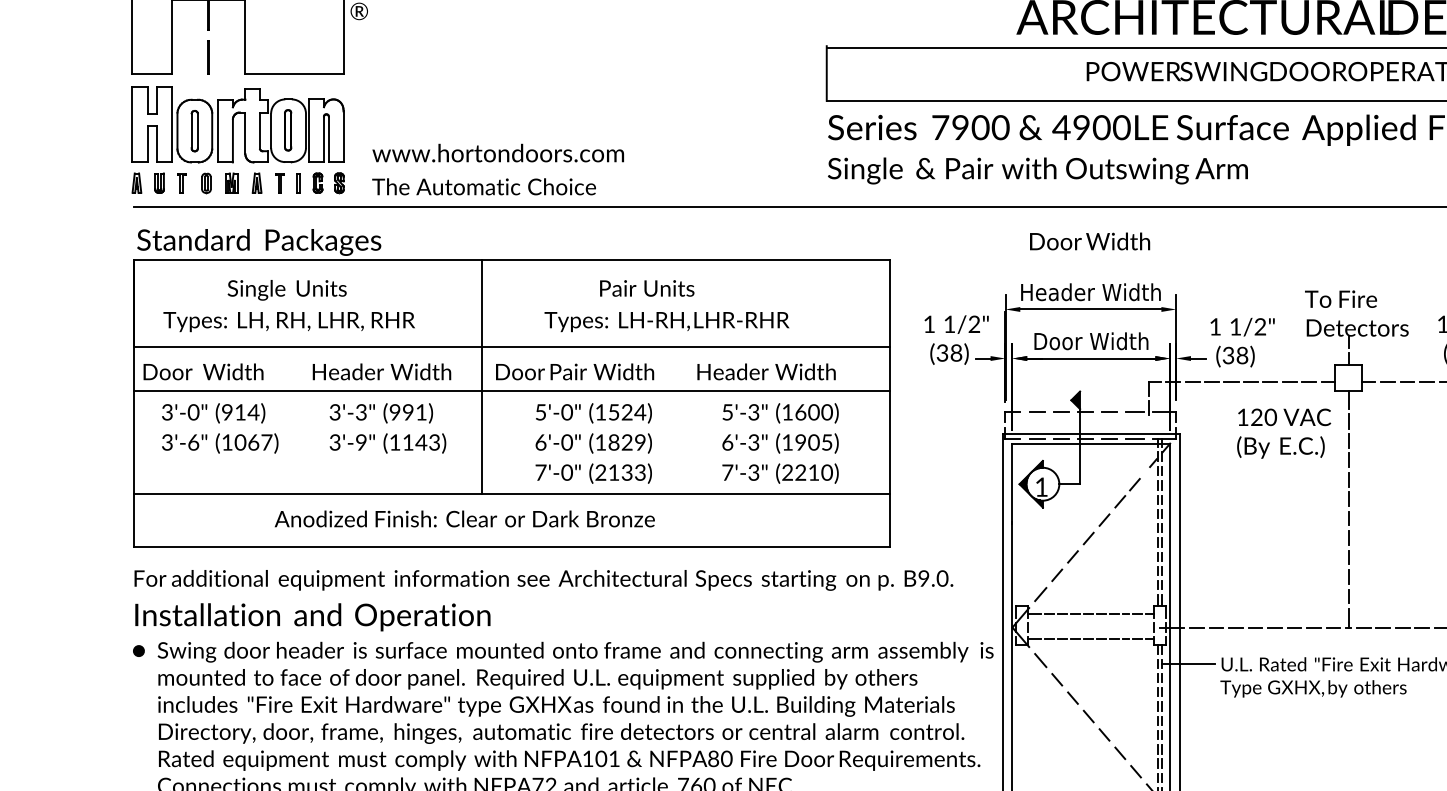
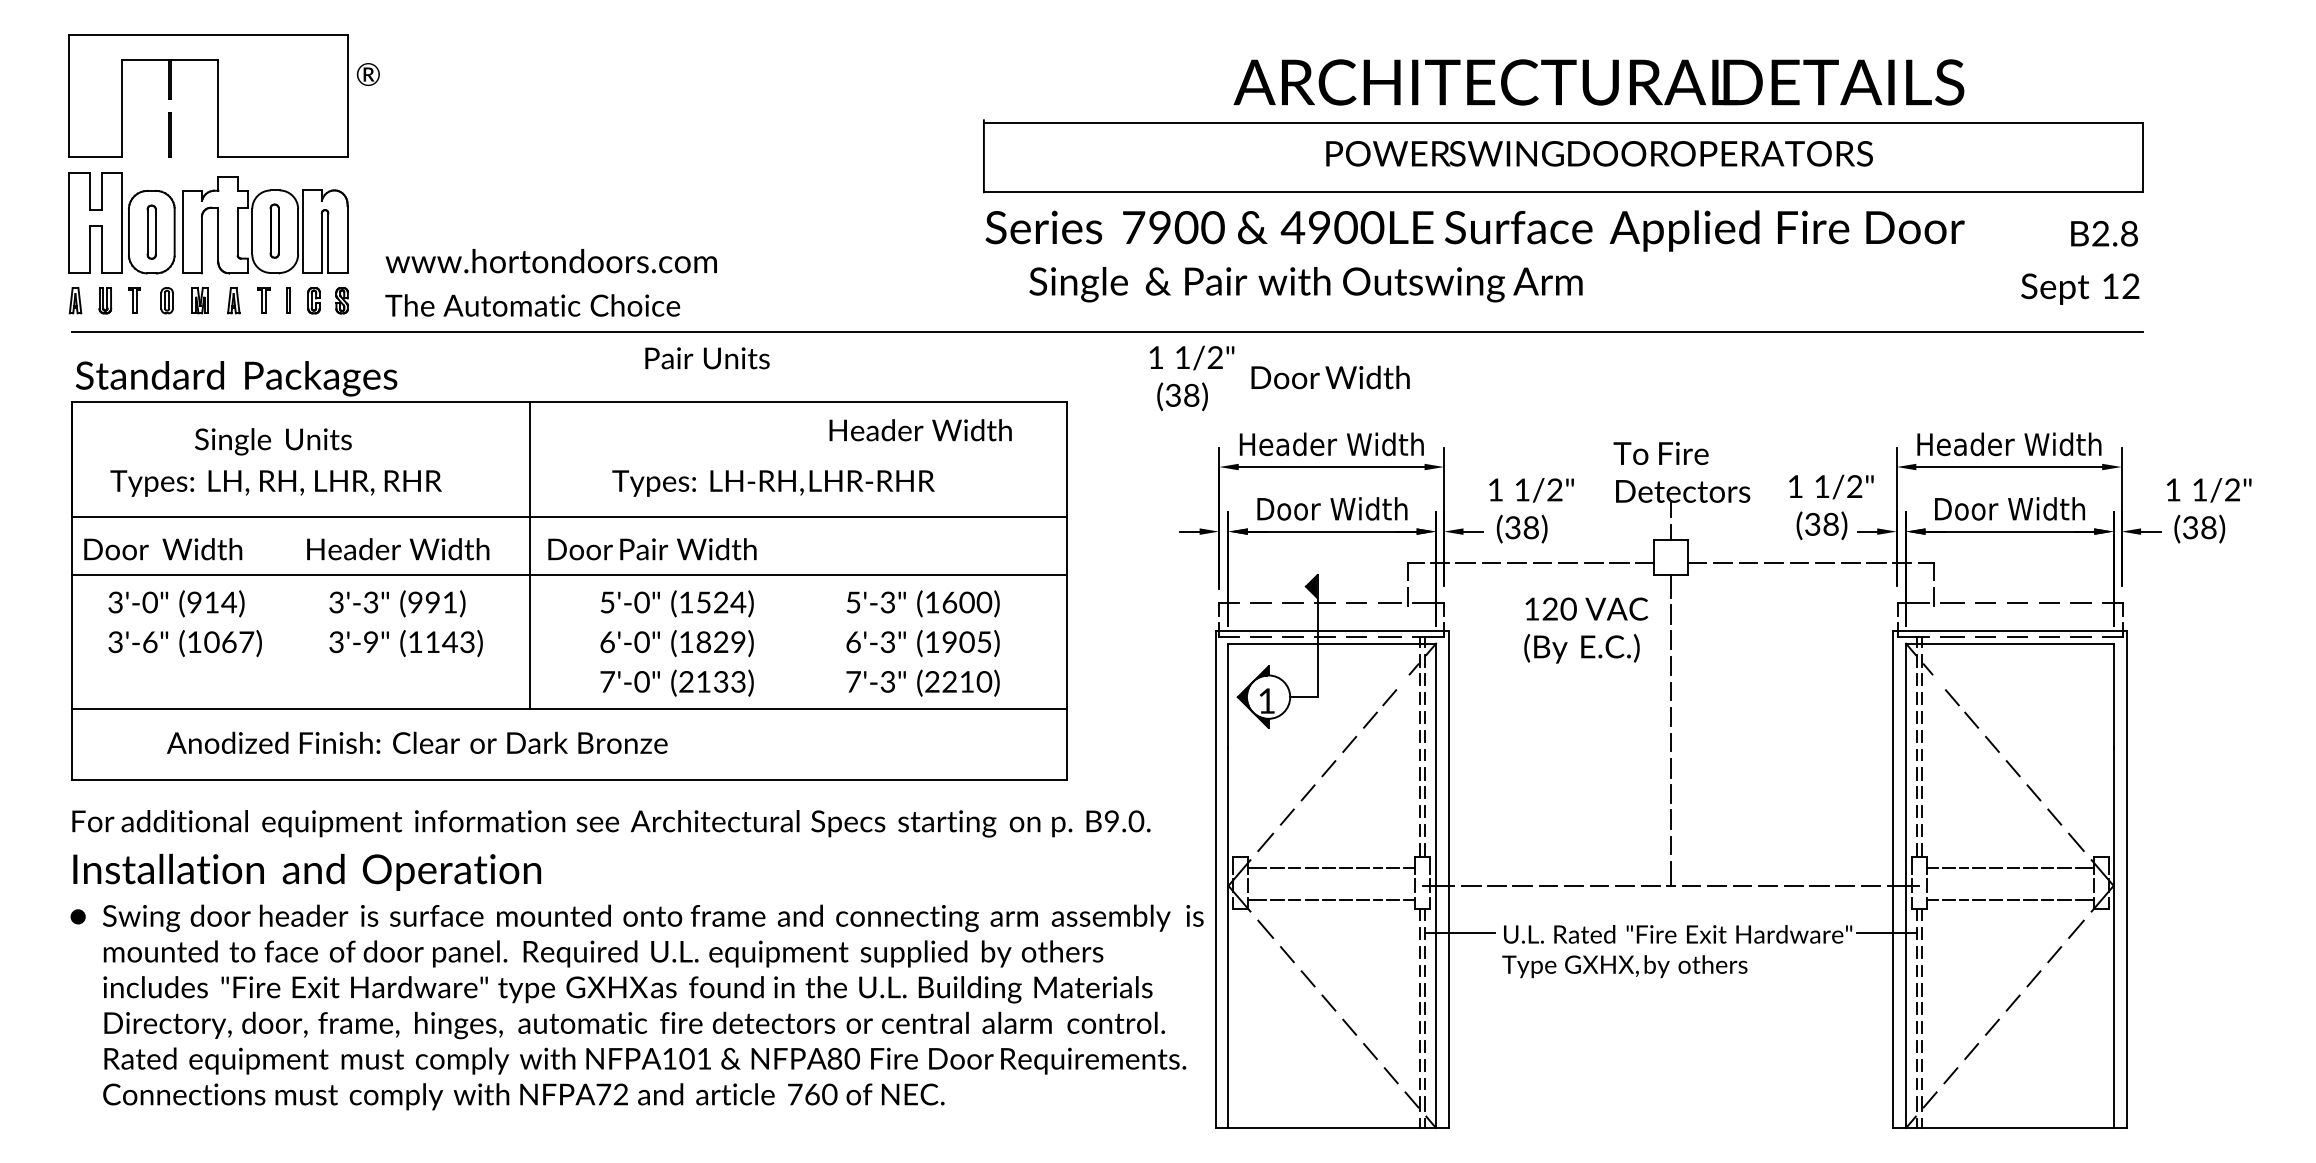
text: (1037, 170) -> (1305, 284), moved
text: (647, 288) -> (707, 358), moved
text: (956, 340) -> (1191, 378), moved
text: (766, 372) -> (920, 430), moved
text: (464, 518) -> (417, 742), moved

